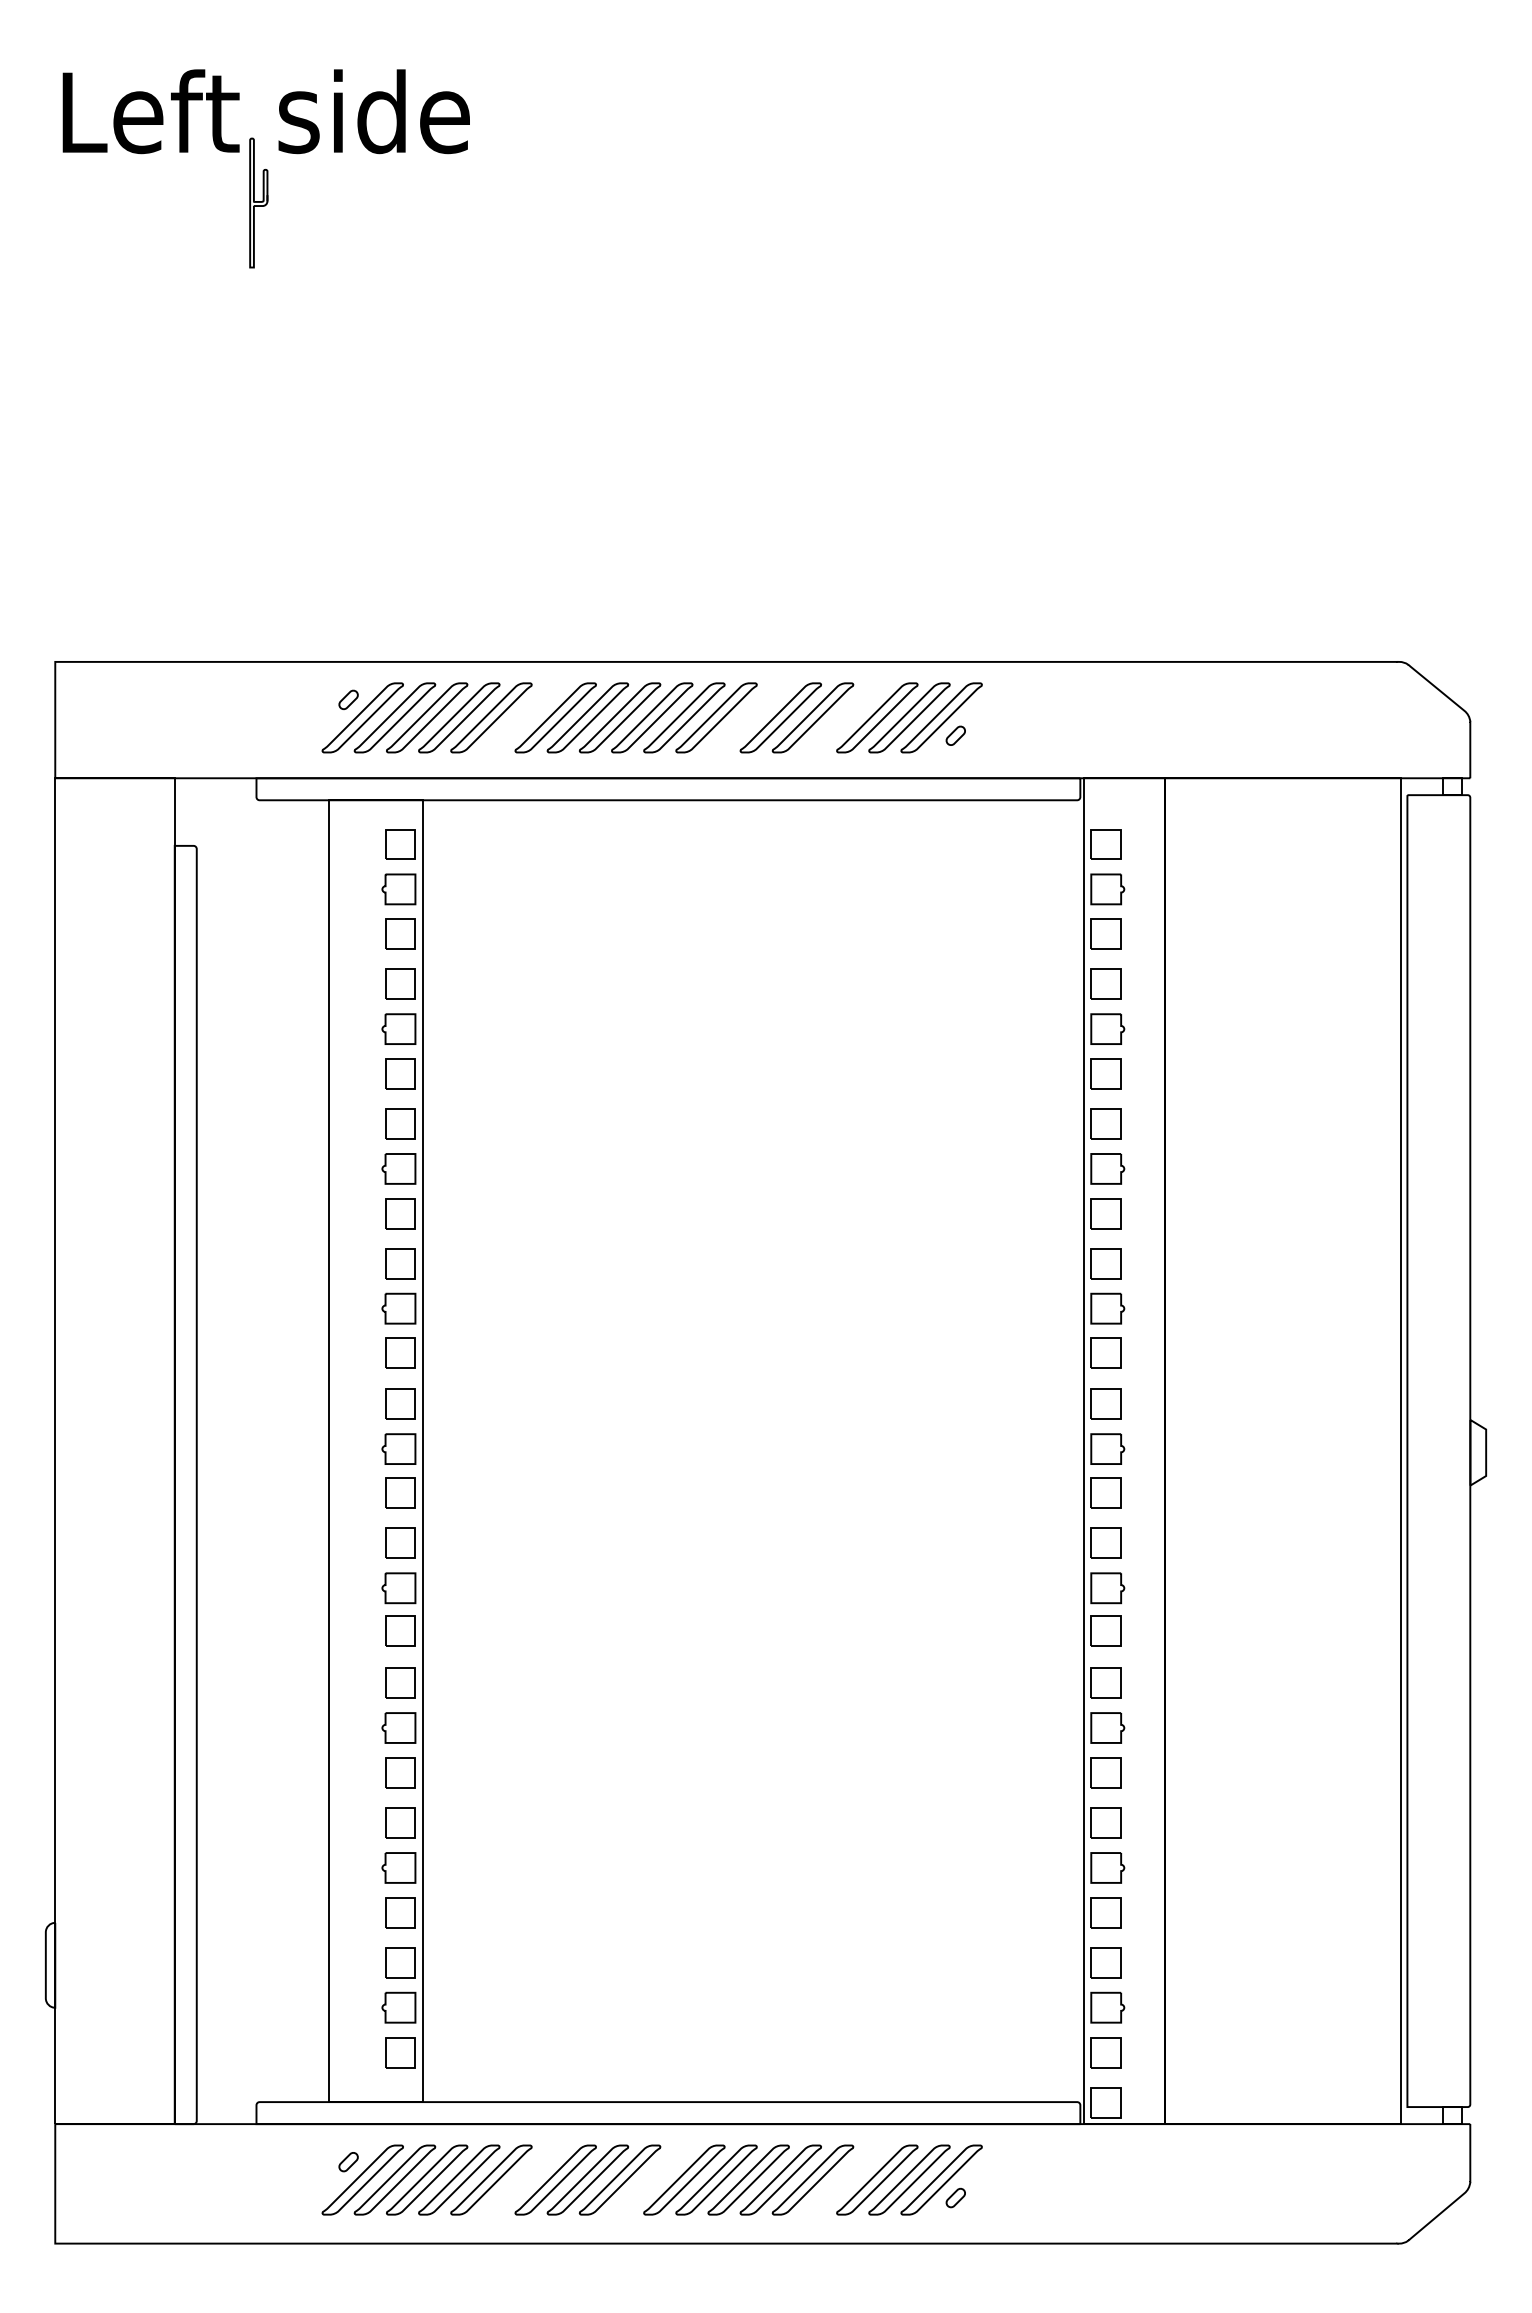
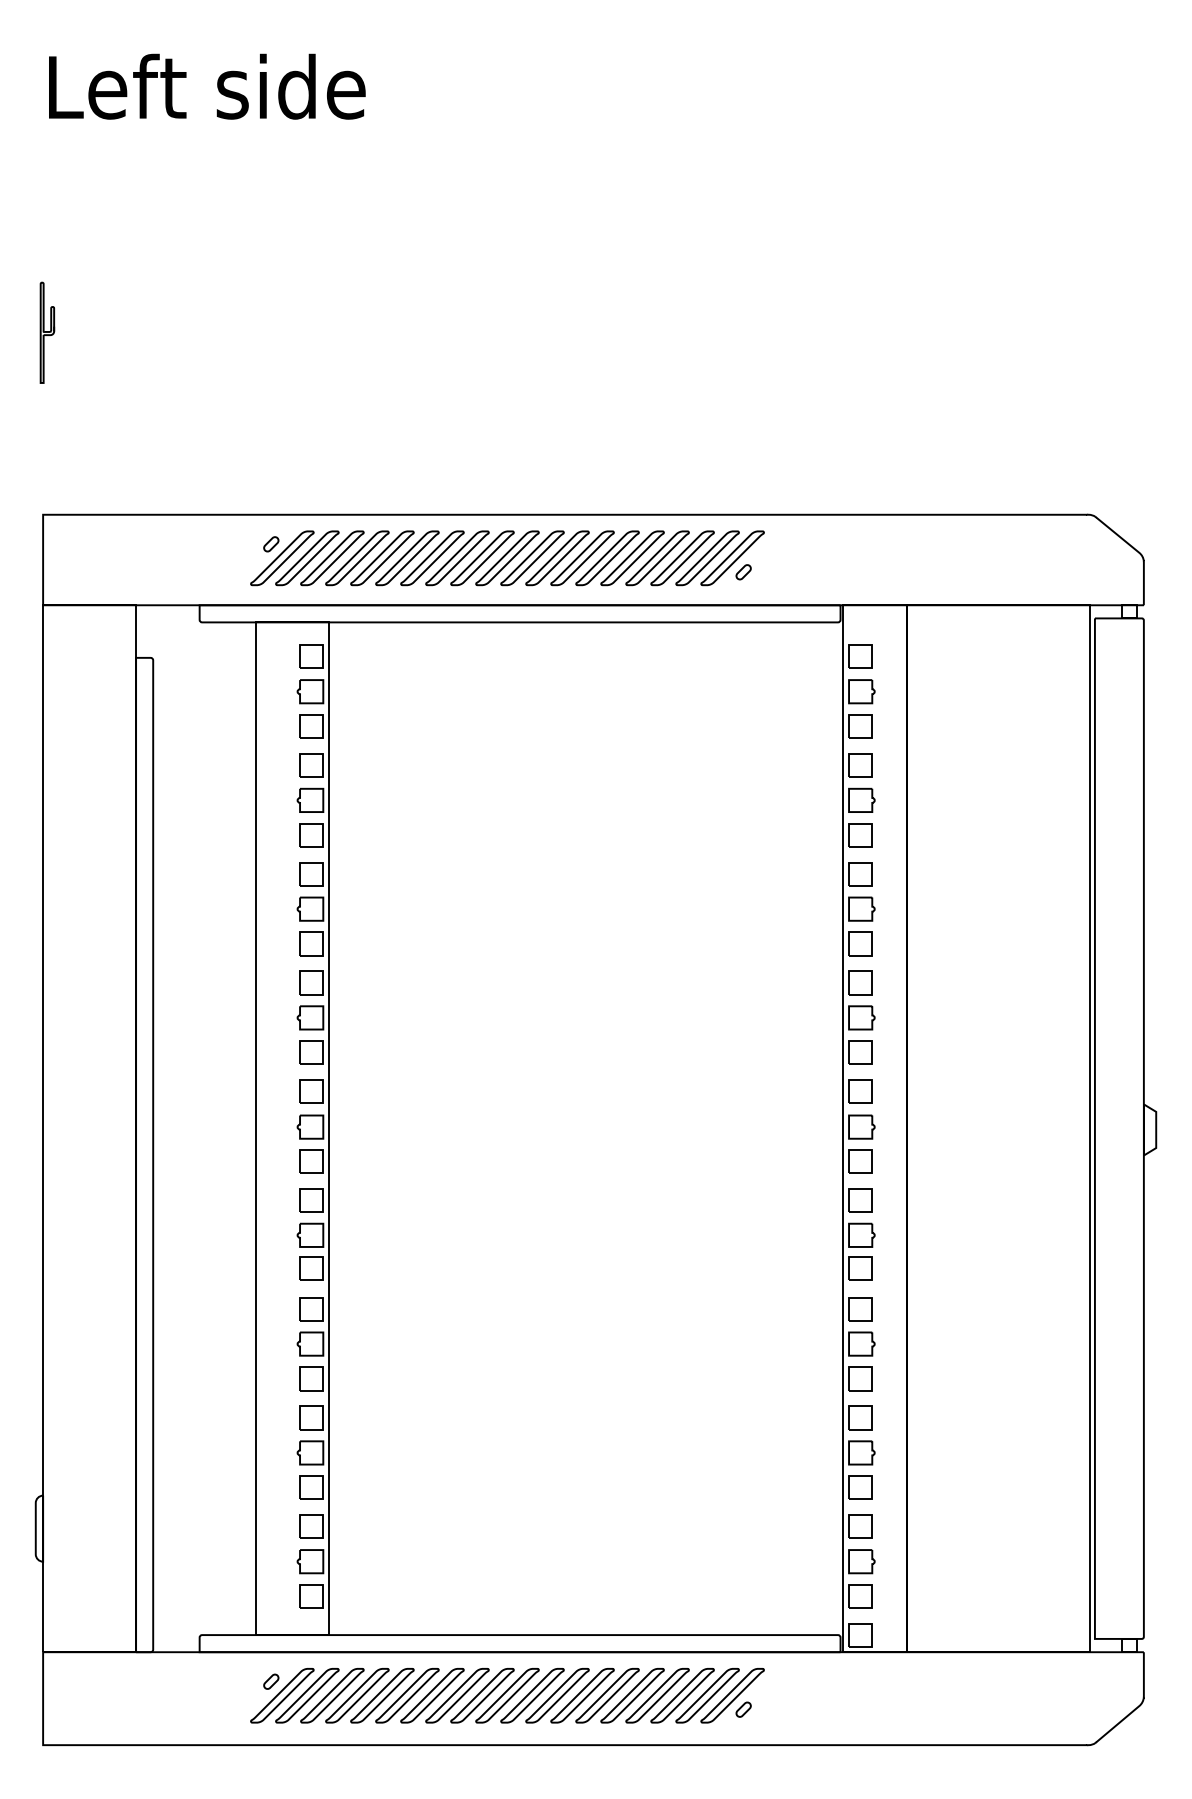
part: (258, 202) -> (47, 332), moved
part: (523, 717) -> (407, 558), added
part: (748, 717) -> (582, 558), added
part: (845, 717) -> (657, 558), added
part: (523, 2179) -> (407, 1695), added
part: (652, 2179) -> (507, 1695), added
part: (845, 2179) -> (657, 1695), added

